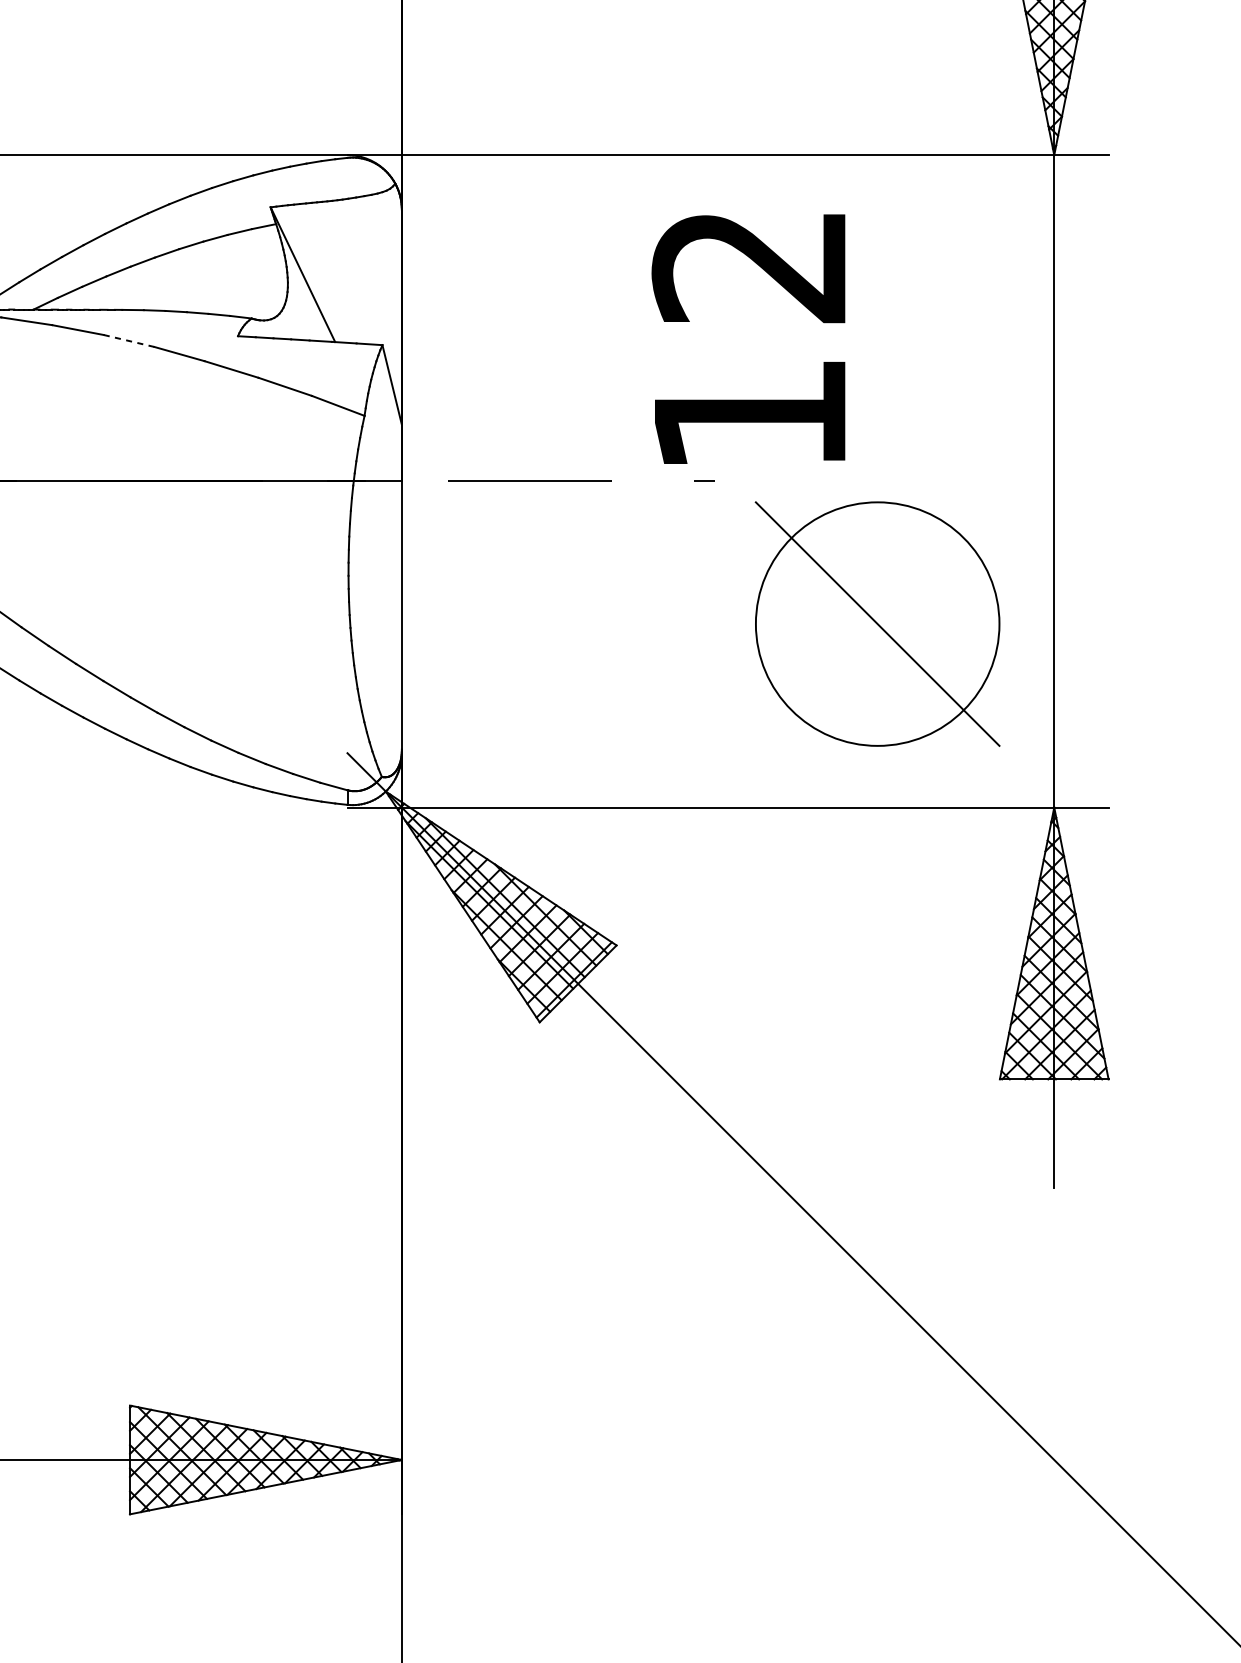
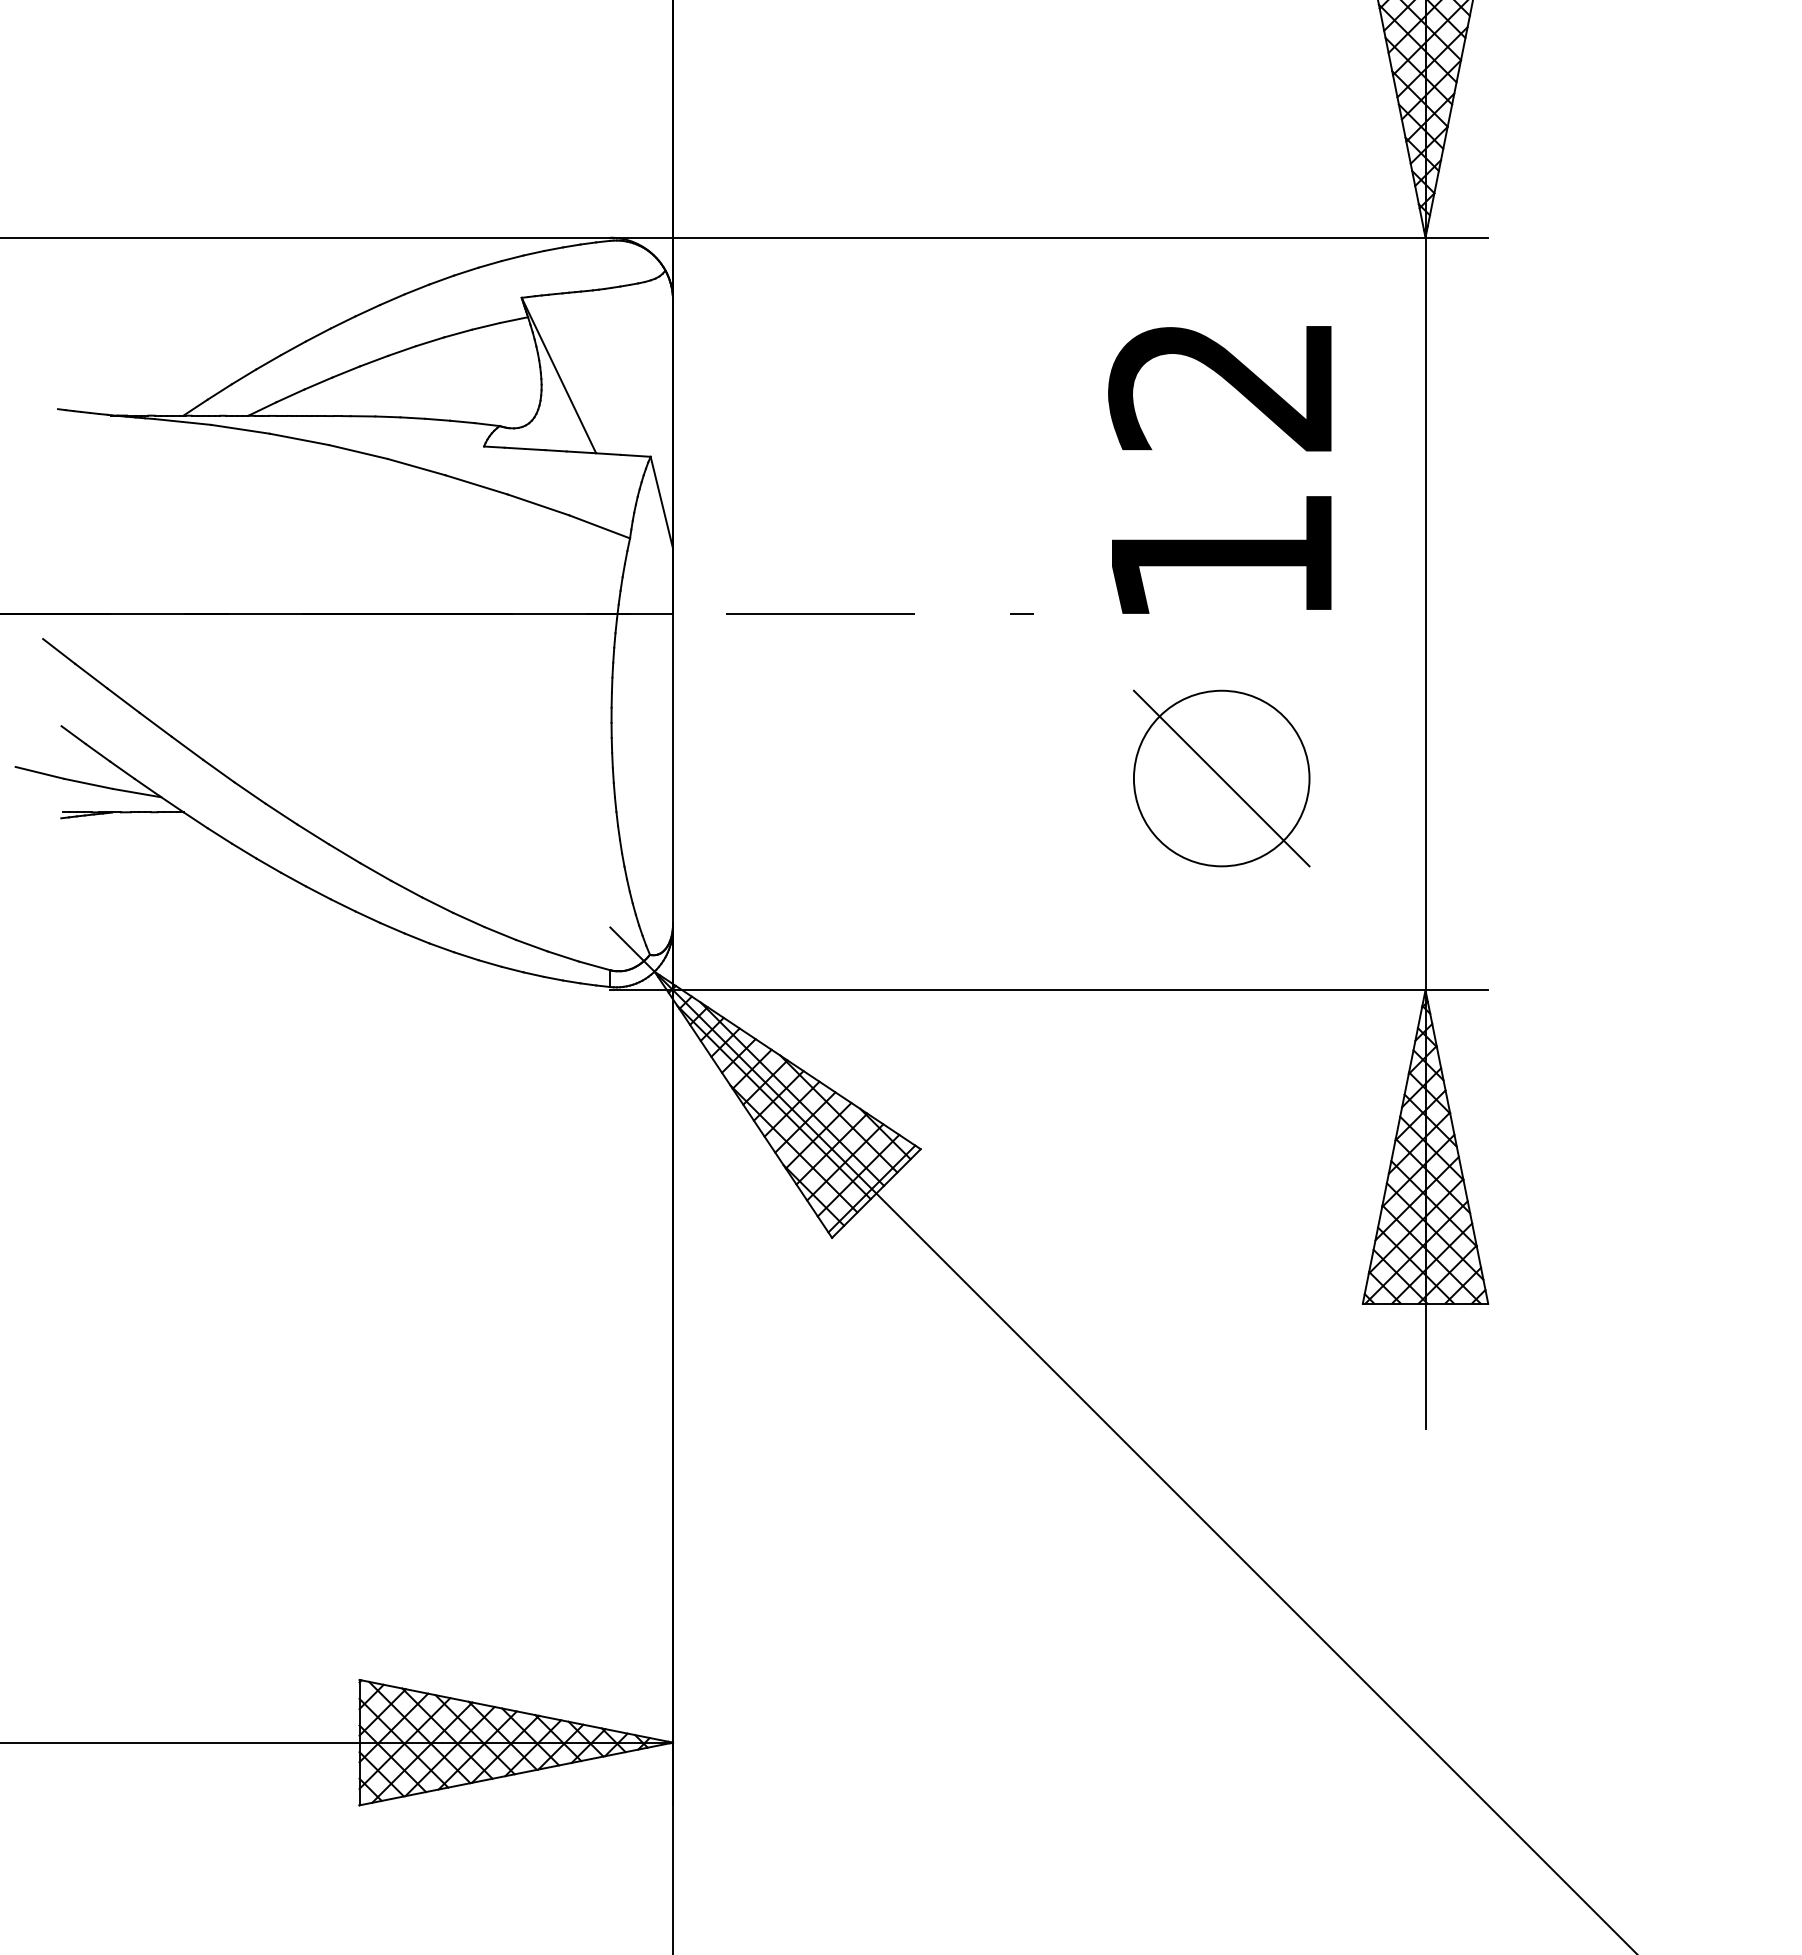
text: (748, 338) -> (1219, 469), moved
line: (128, 340) -> (357, 451), dashed -> solid
part: (877, 624) -> (1221, 778), size x0.62

